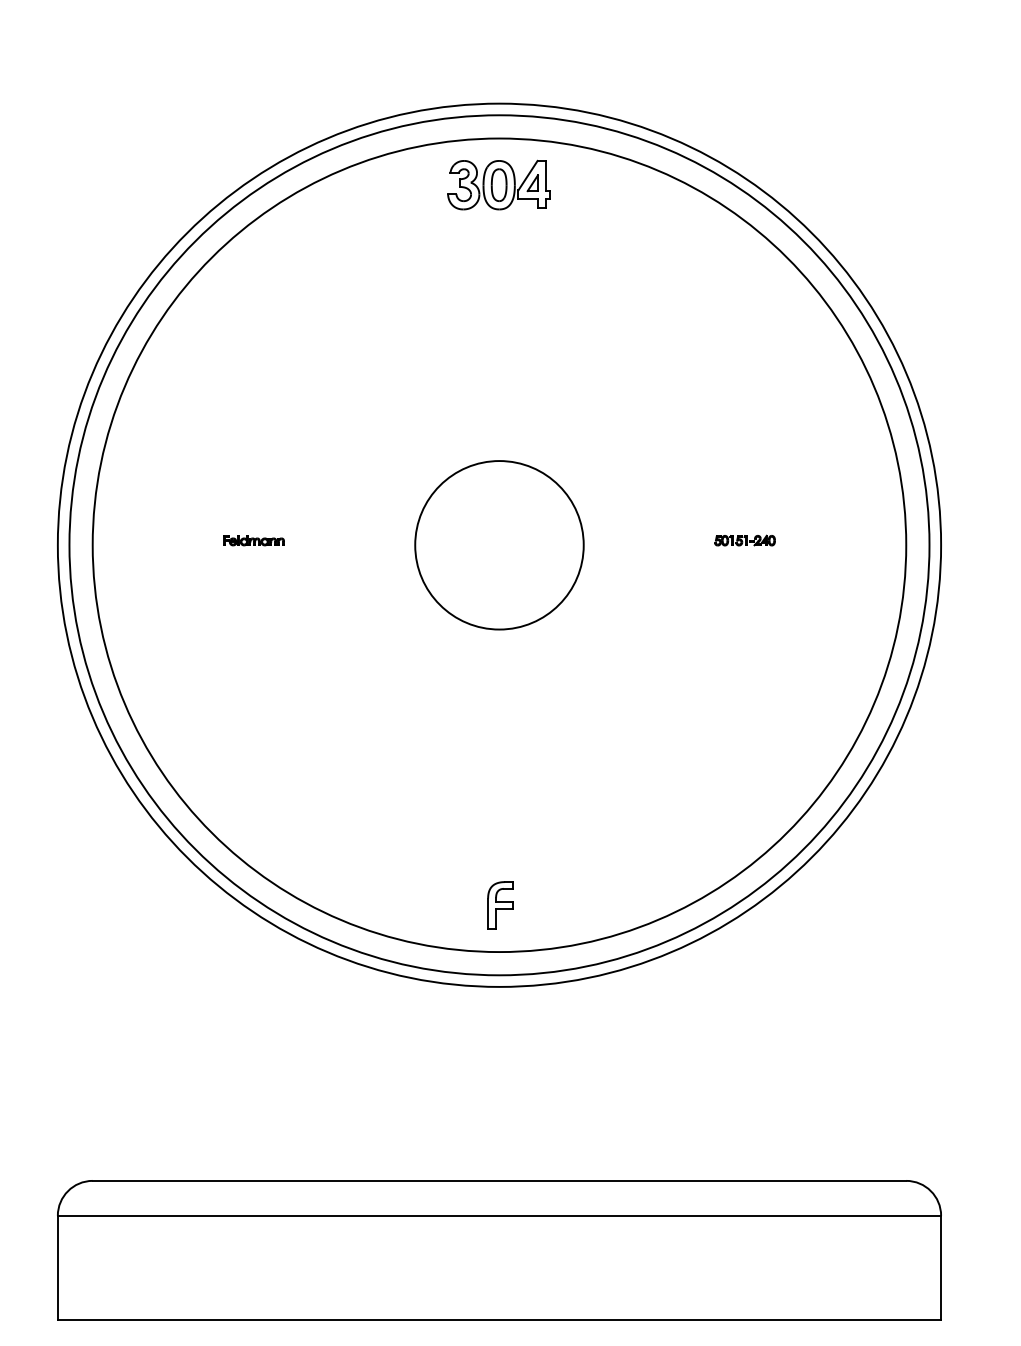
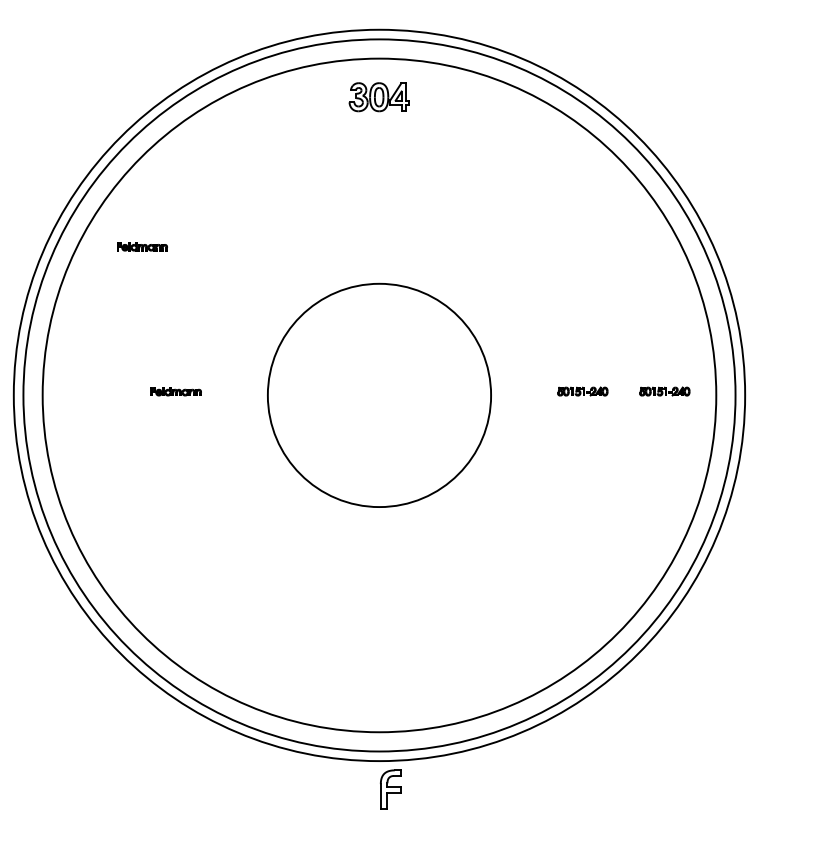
part: (498, 184) -> (378, 96), size x0.7
part: (212, 365) -> (141, 246), added
part: (843, 540) -> (664, 391), added
circle: (499, 545) -> (379, 395), size x1.6
part: (500, 905) -> (391, 789), moved

